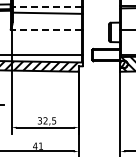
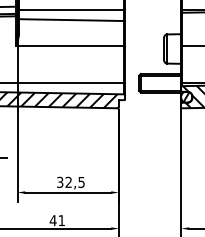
line: (47, 6) -> (71, 9), dashed -> solid
line: (46, 30) -> (70, 46), dashed -> solid

